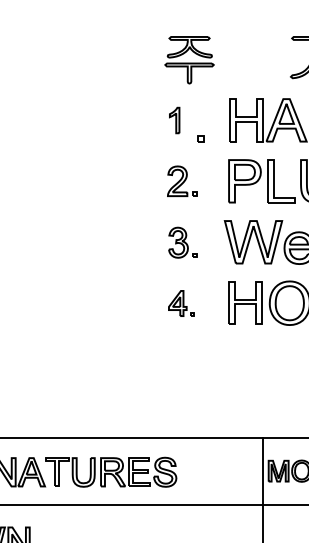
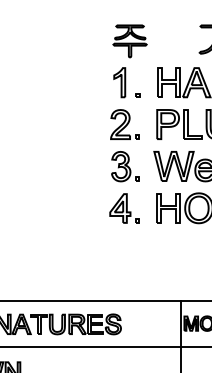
part: (174, 120) -> (119, 82), size x1.67
part: (181, 181) -> (124, 124), size x1.43
part: (182, 242) -> (125, 166), size x1.43
part: (181, 303) -> (124, 208), size x1.67

